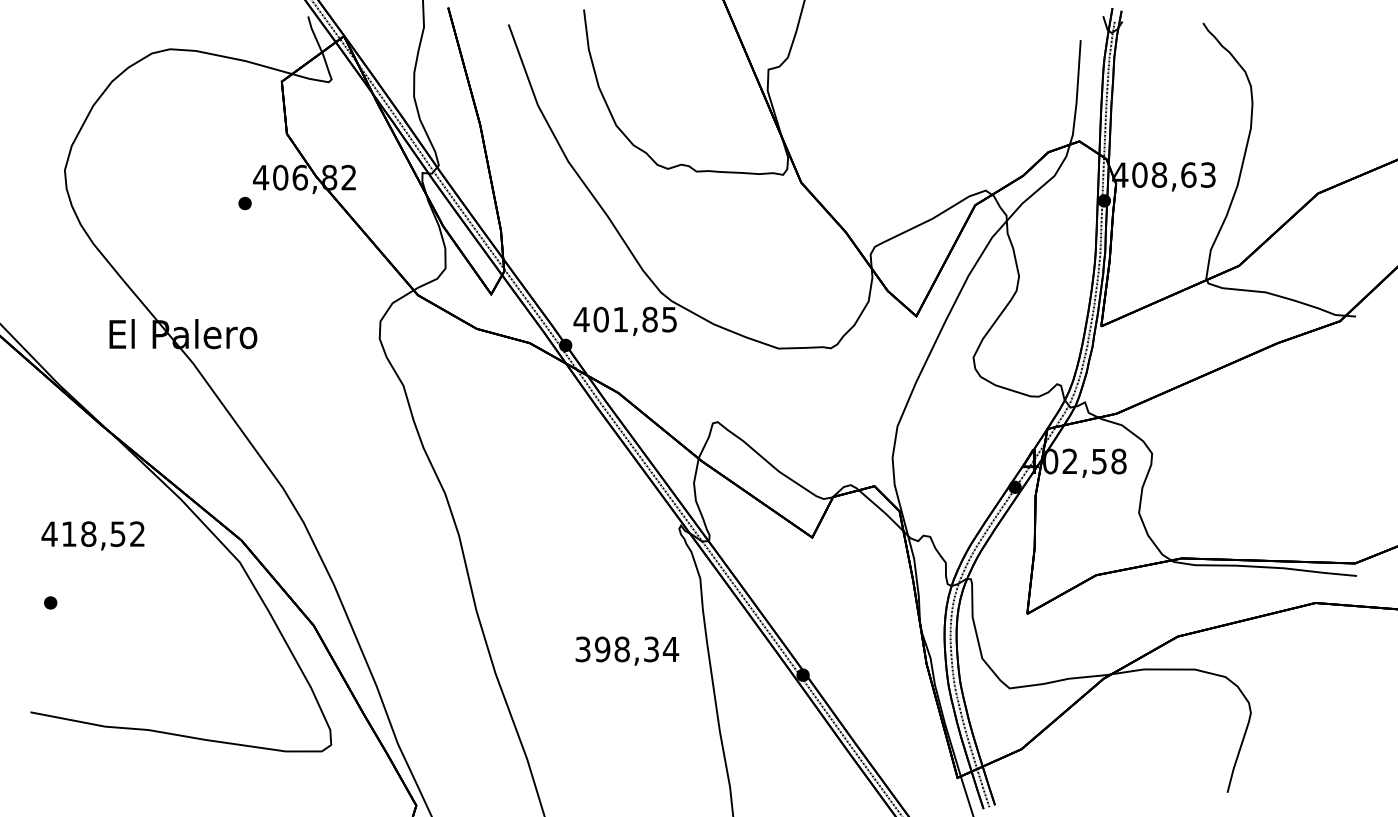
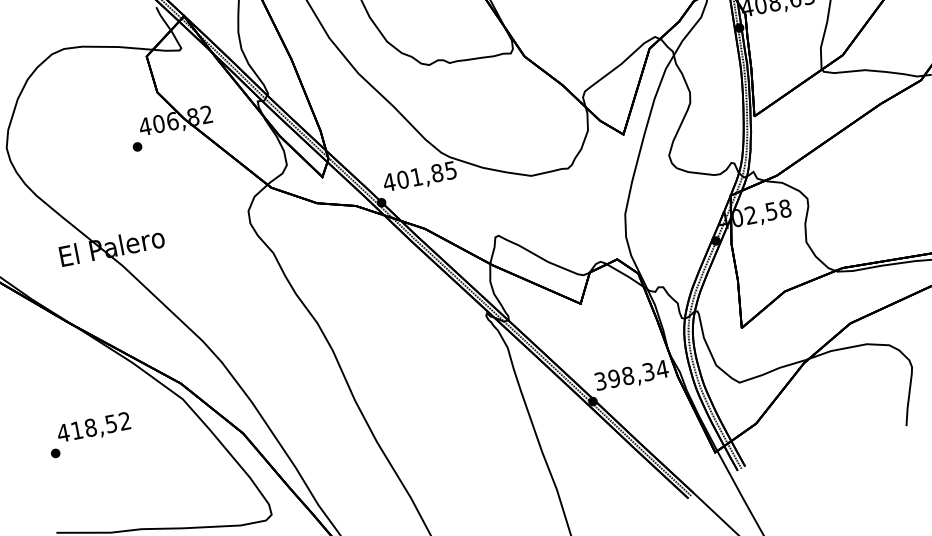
text: (92, 535) -> (93, 428), moved
text: (627, 650) -> (631, 375), moved

